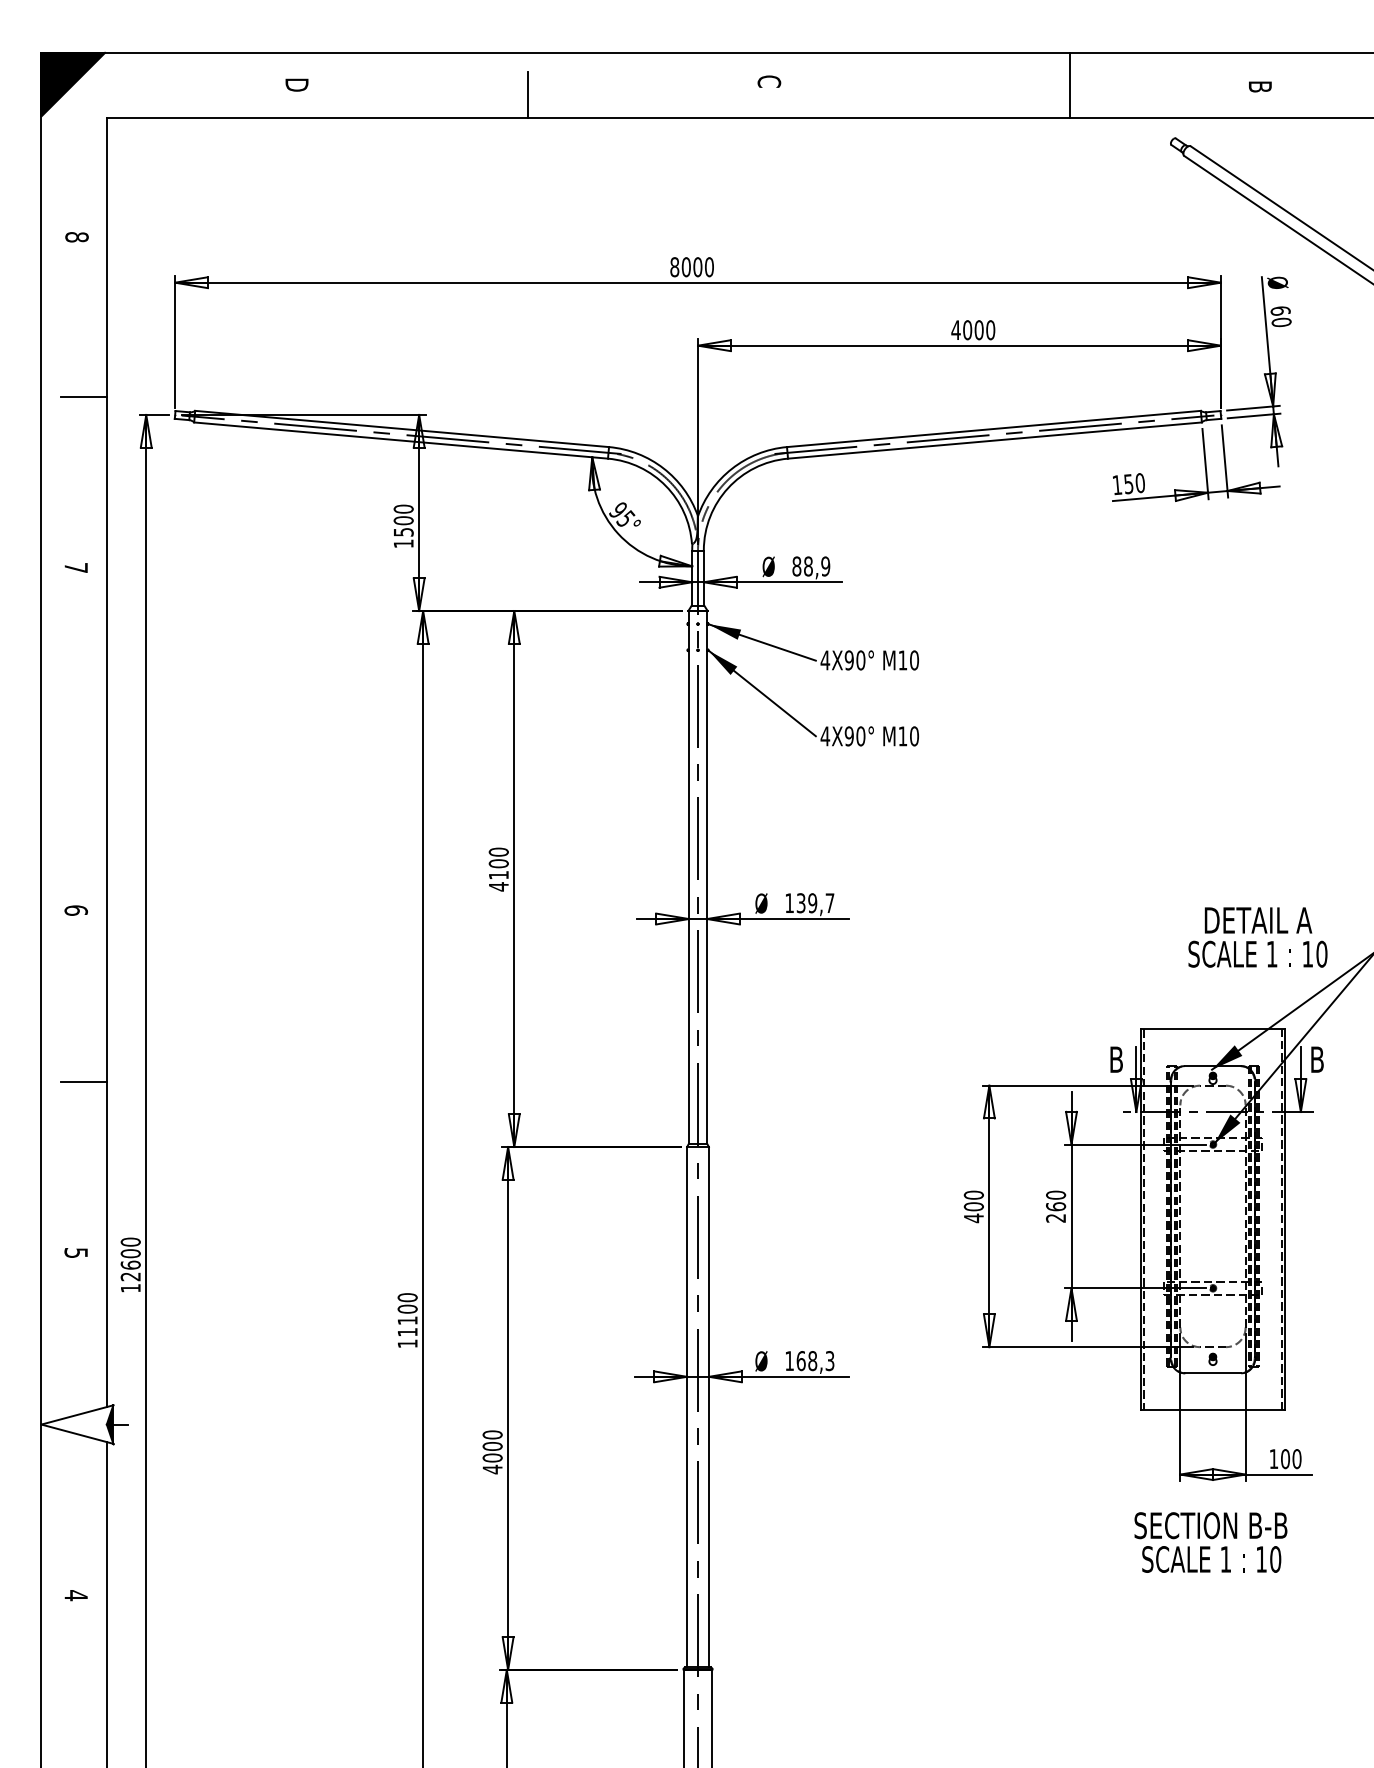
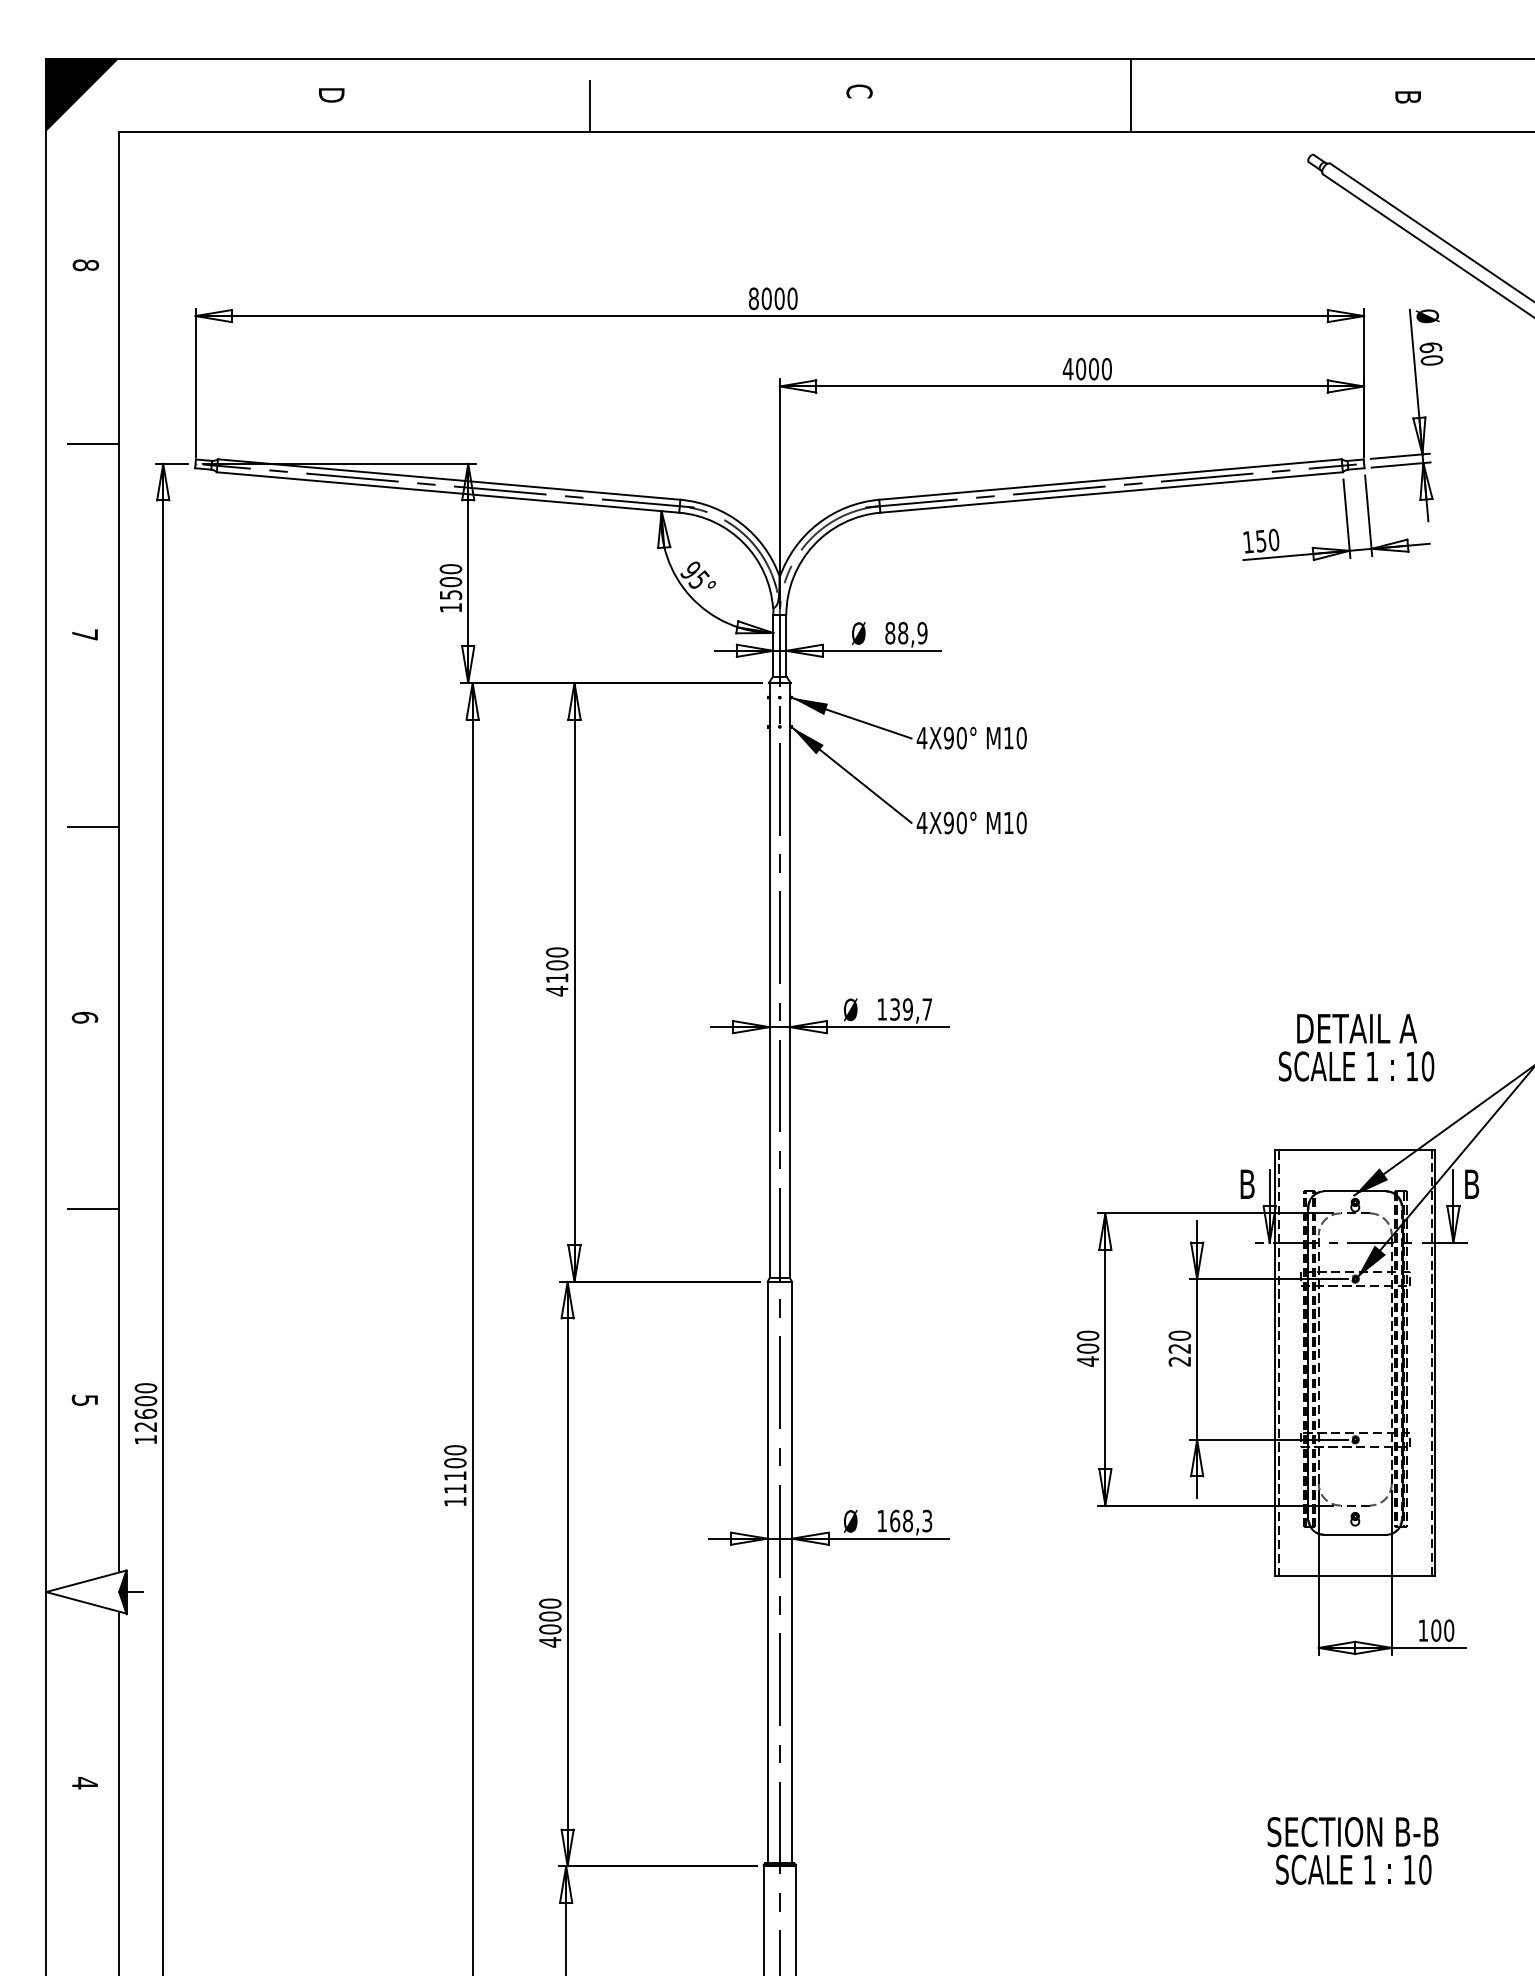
line: (1070, 85) -> (1130, 95), moved
line: (83, 739) -> (93, 826), added
text: (1257, 937) -> (1356, 1047), moved
text: (1055, 1206) -> (1179, 1348), 260 -> 220
text: (1210, 1542) -> (1352, 1850), moved

